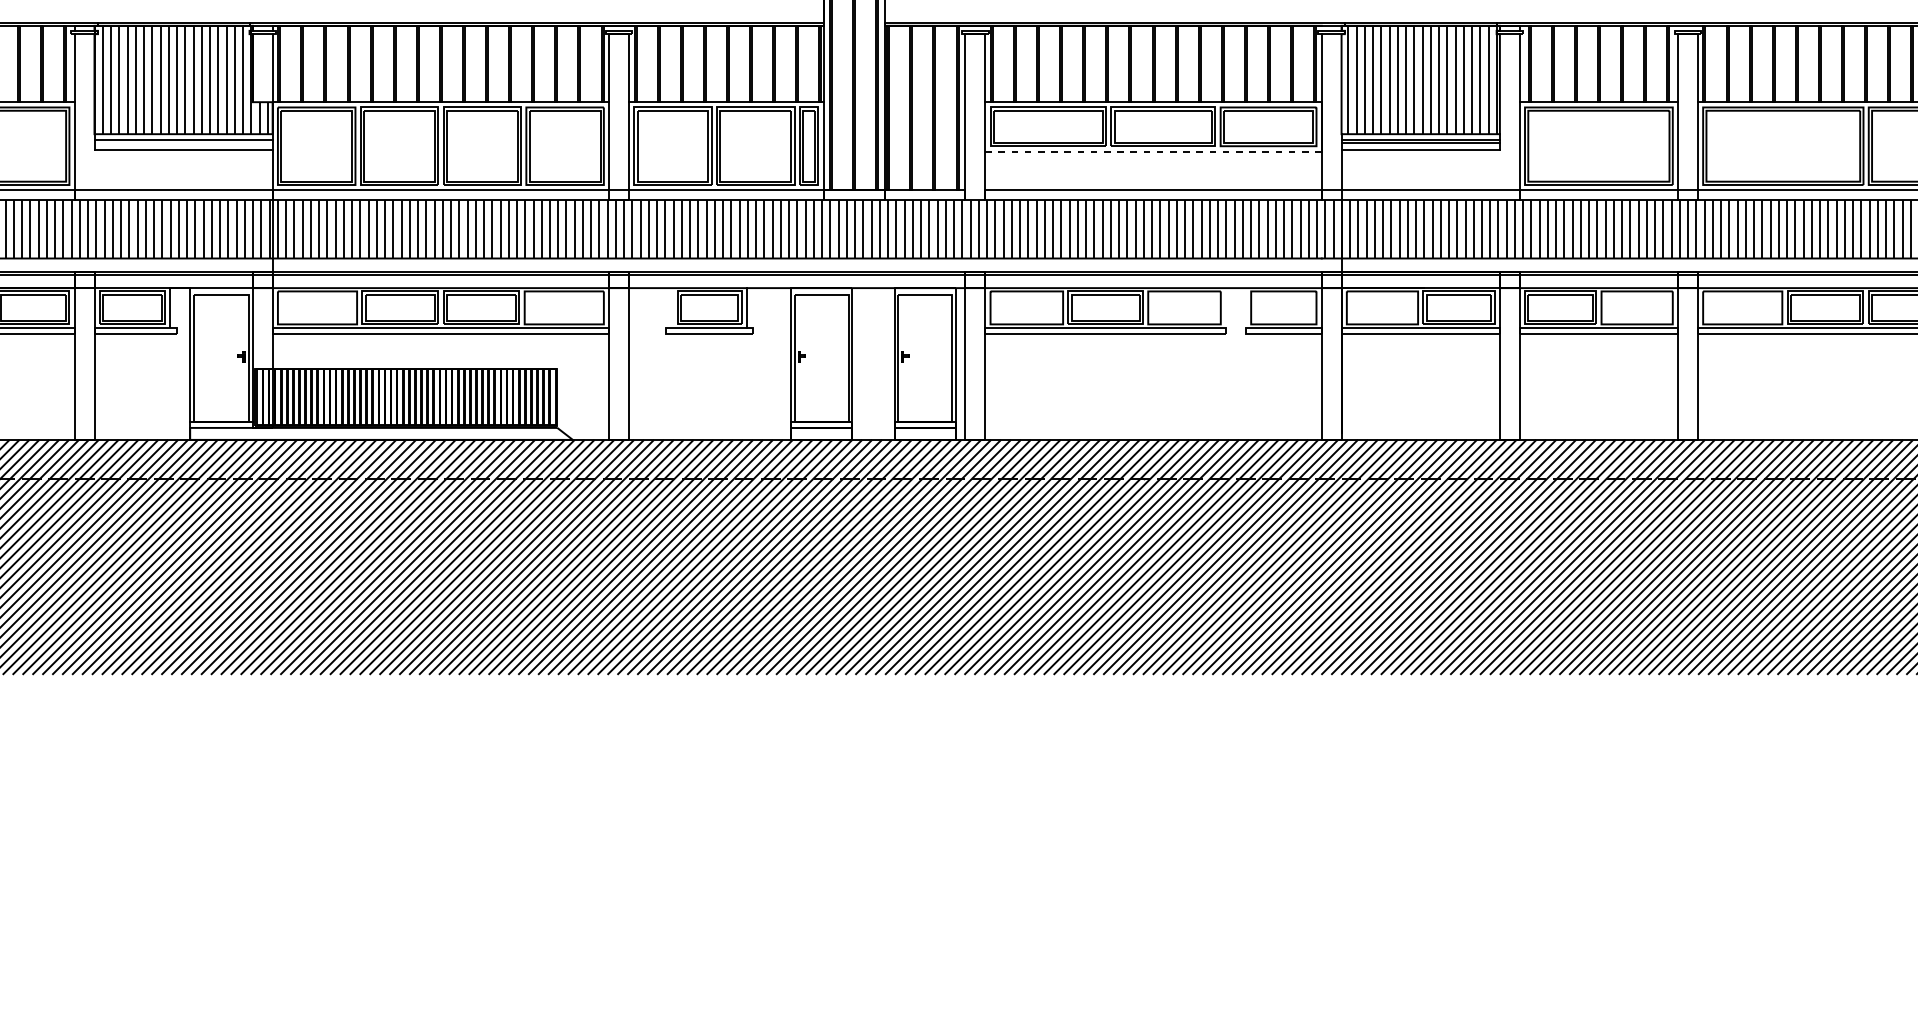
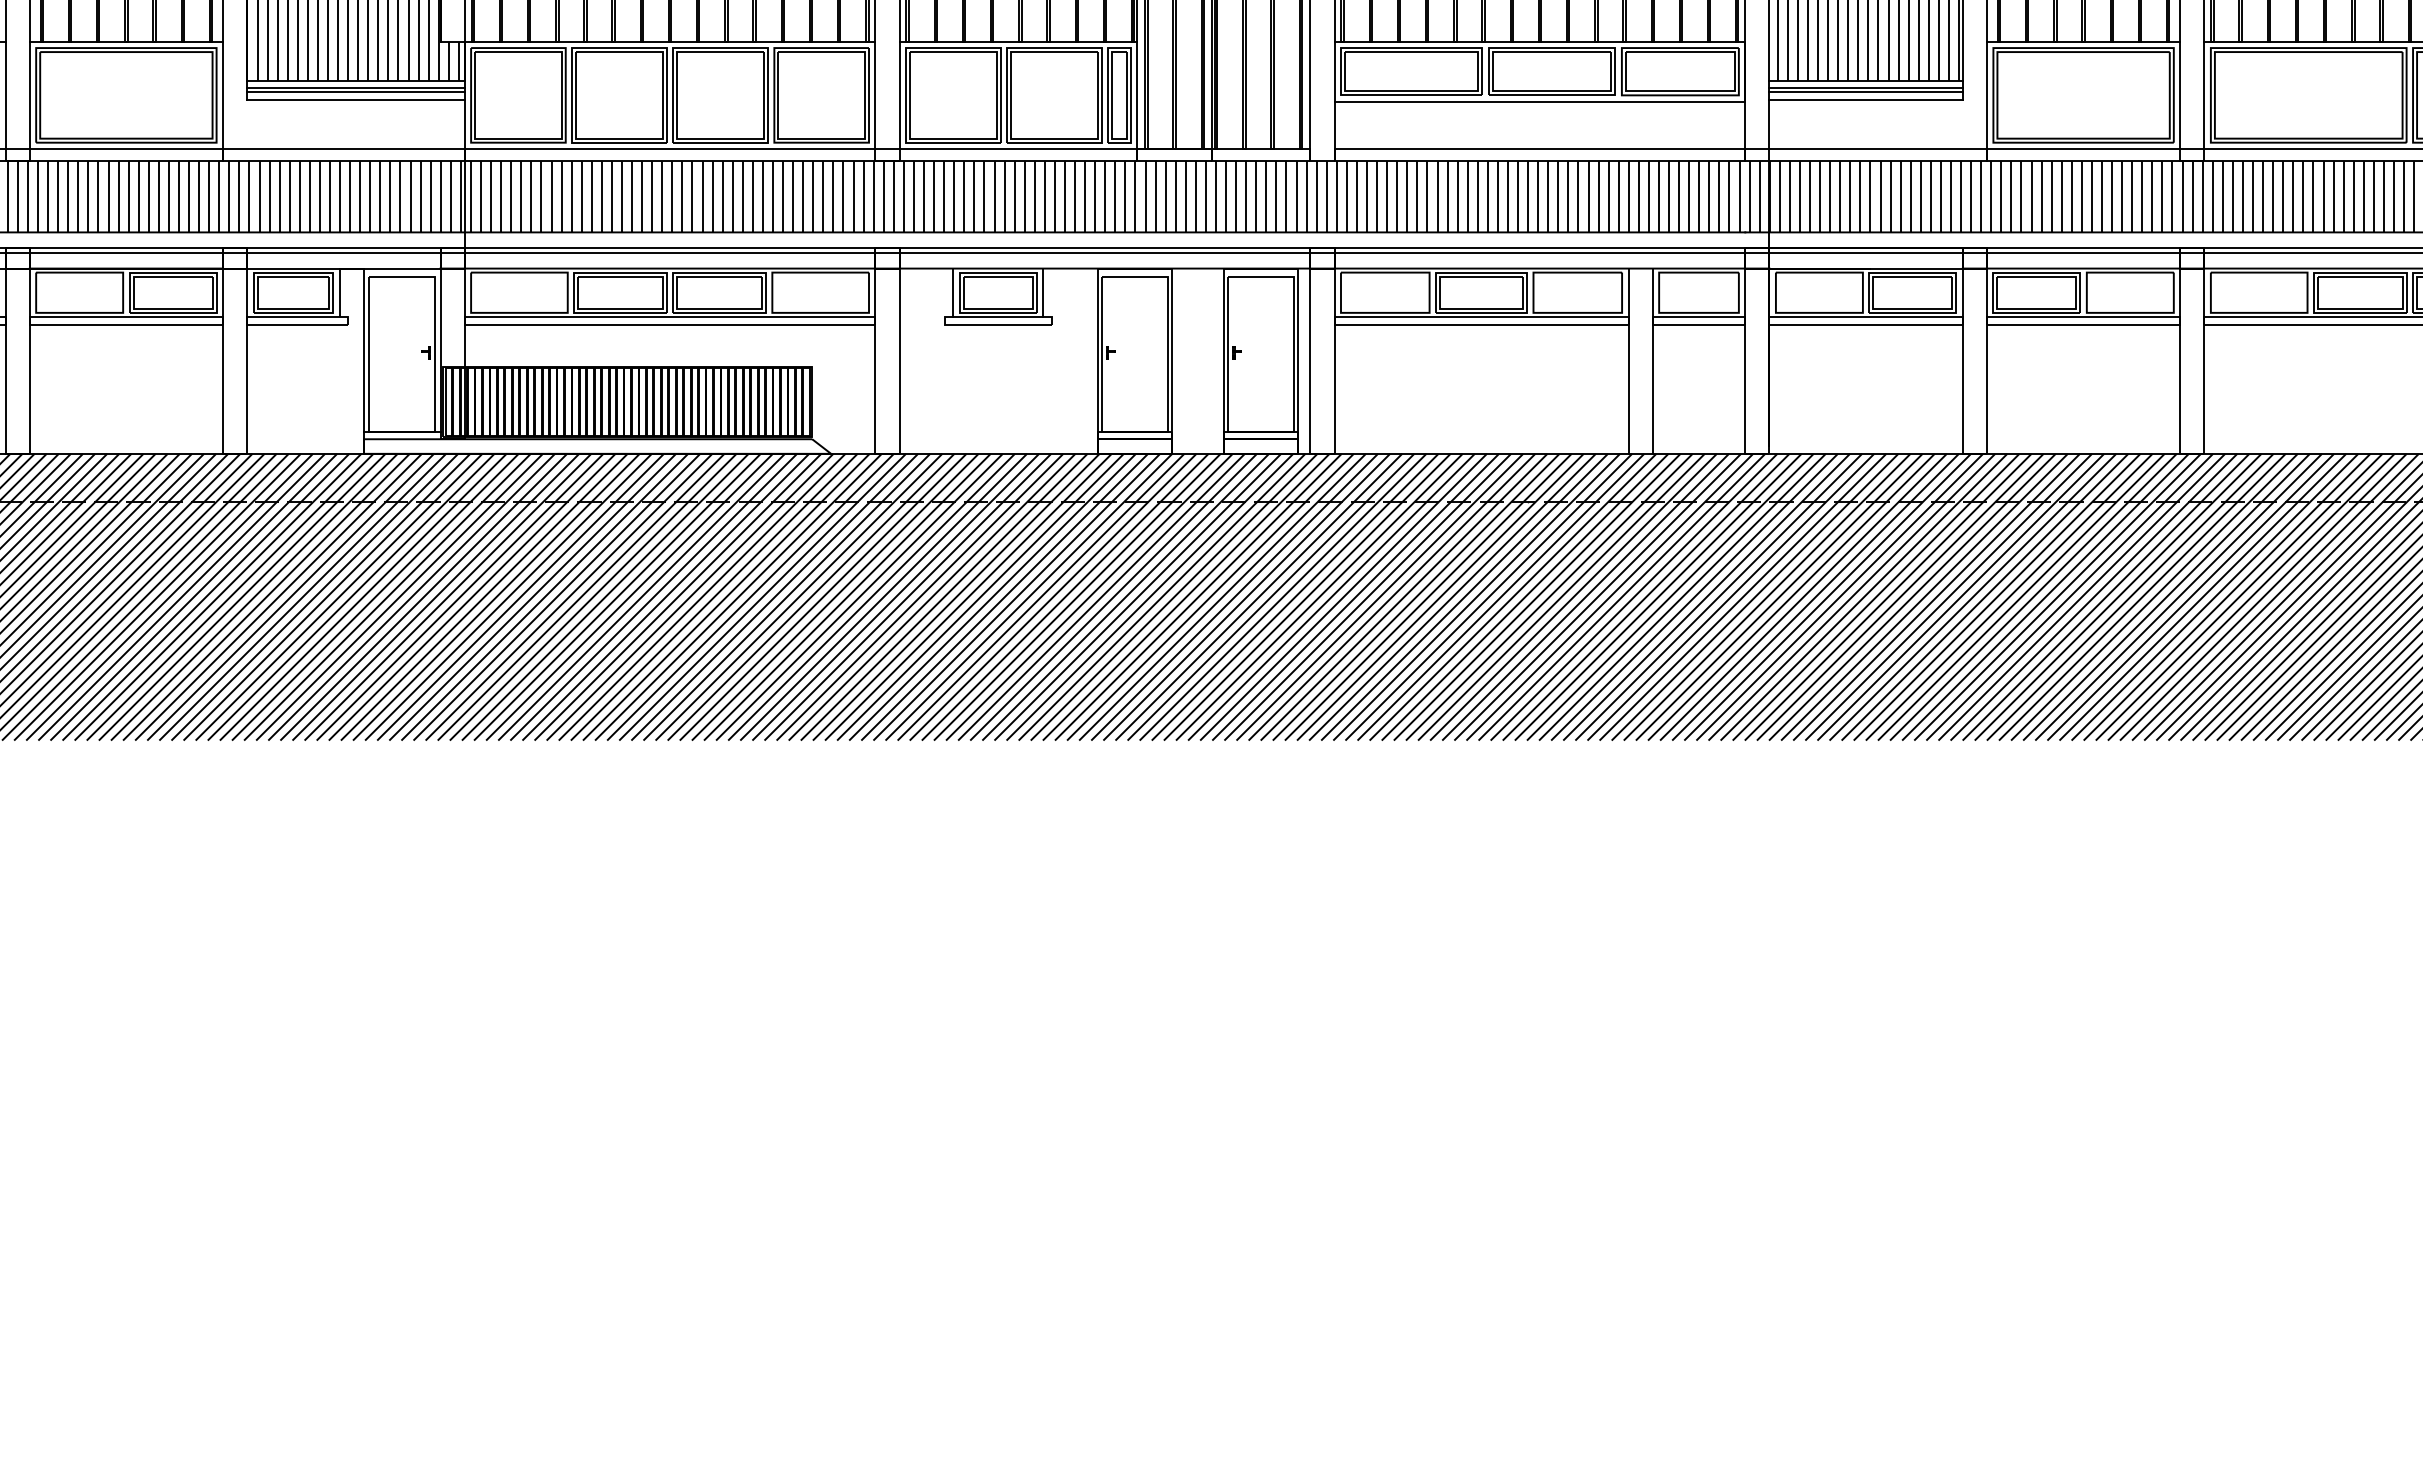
line: (183, 143) -> (355, 91), added
line: (1153, 151) -> (1540, 101), dashed -> solid
line: (673, 307) -> (953, 292), added
line: (1226, 363) -> (1628, 360), added
line: (1245, 363) -> (1652, 360), added

